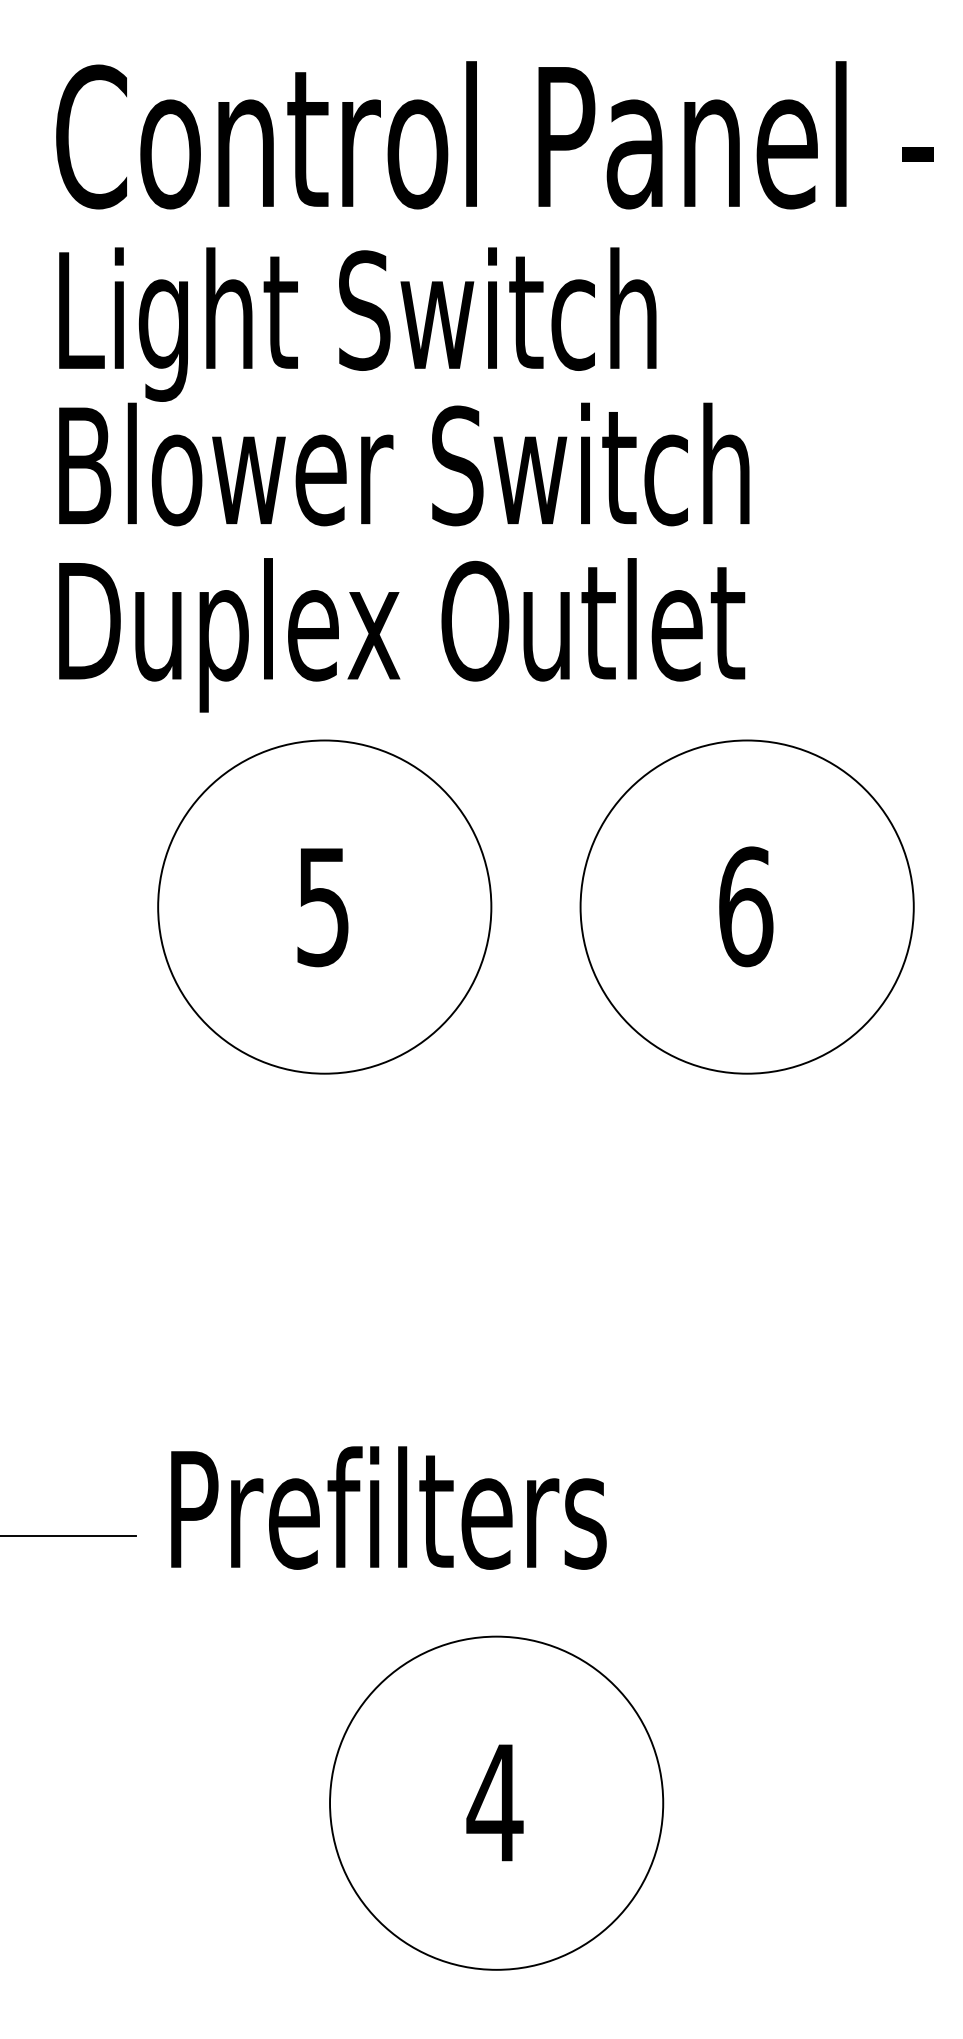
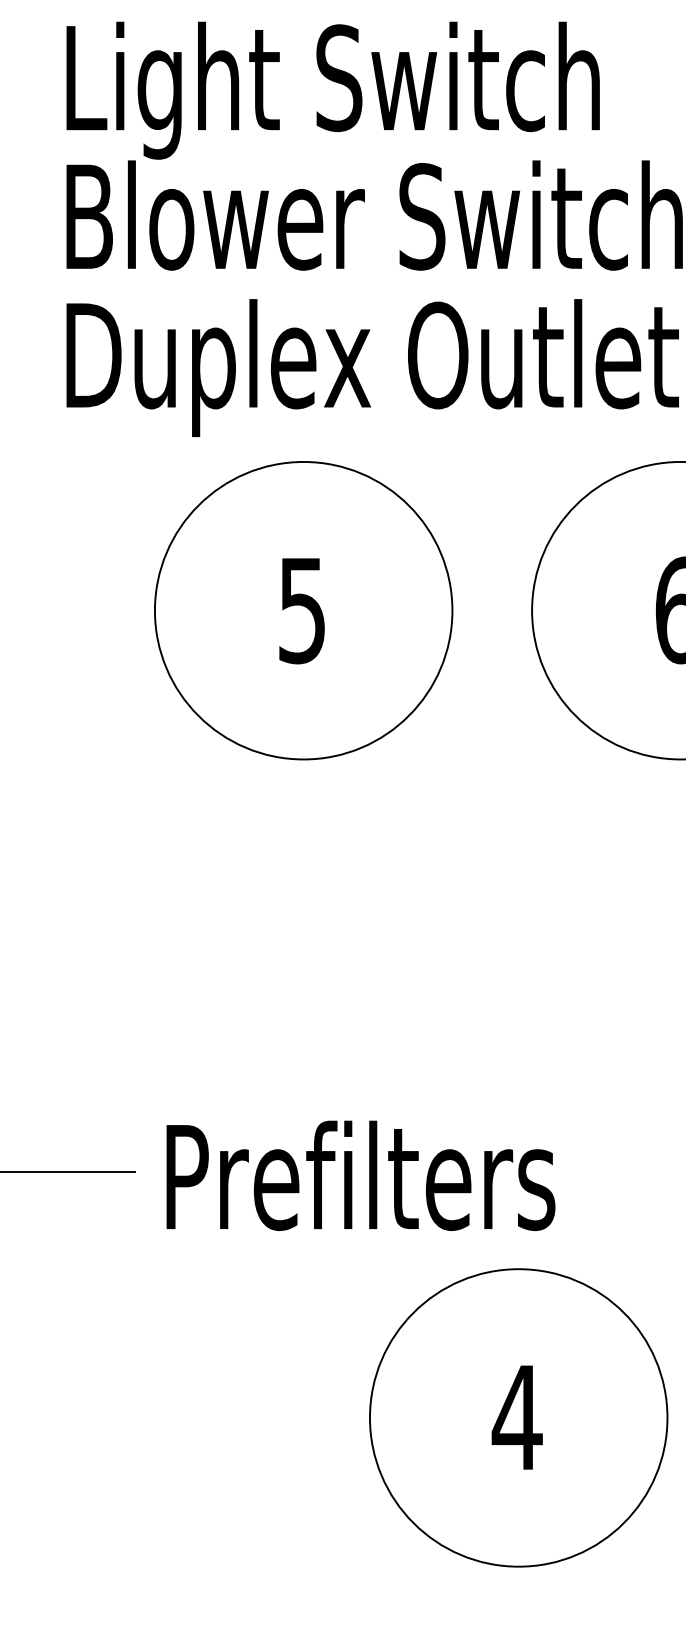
text: (388, 1507) -> (360, 1175), moved
part: (496, 1802) -> (518, 1417), moved

